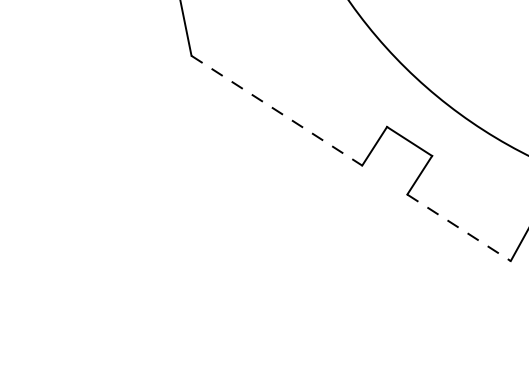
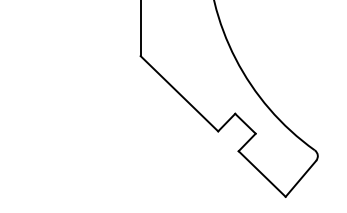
line: (277, 112) -> (179, 94), dashed -> solid
line: (459, 228) -> (262, 174), dashed -> solid

